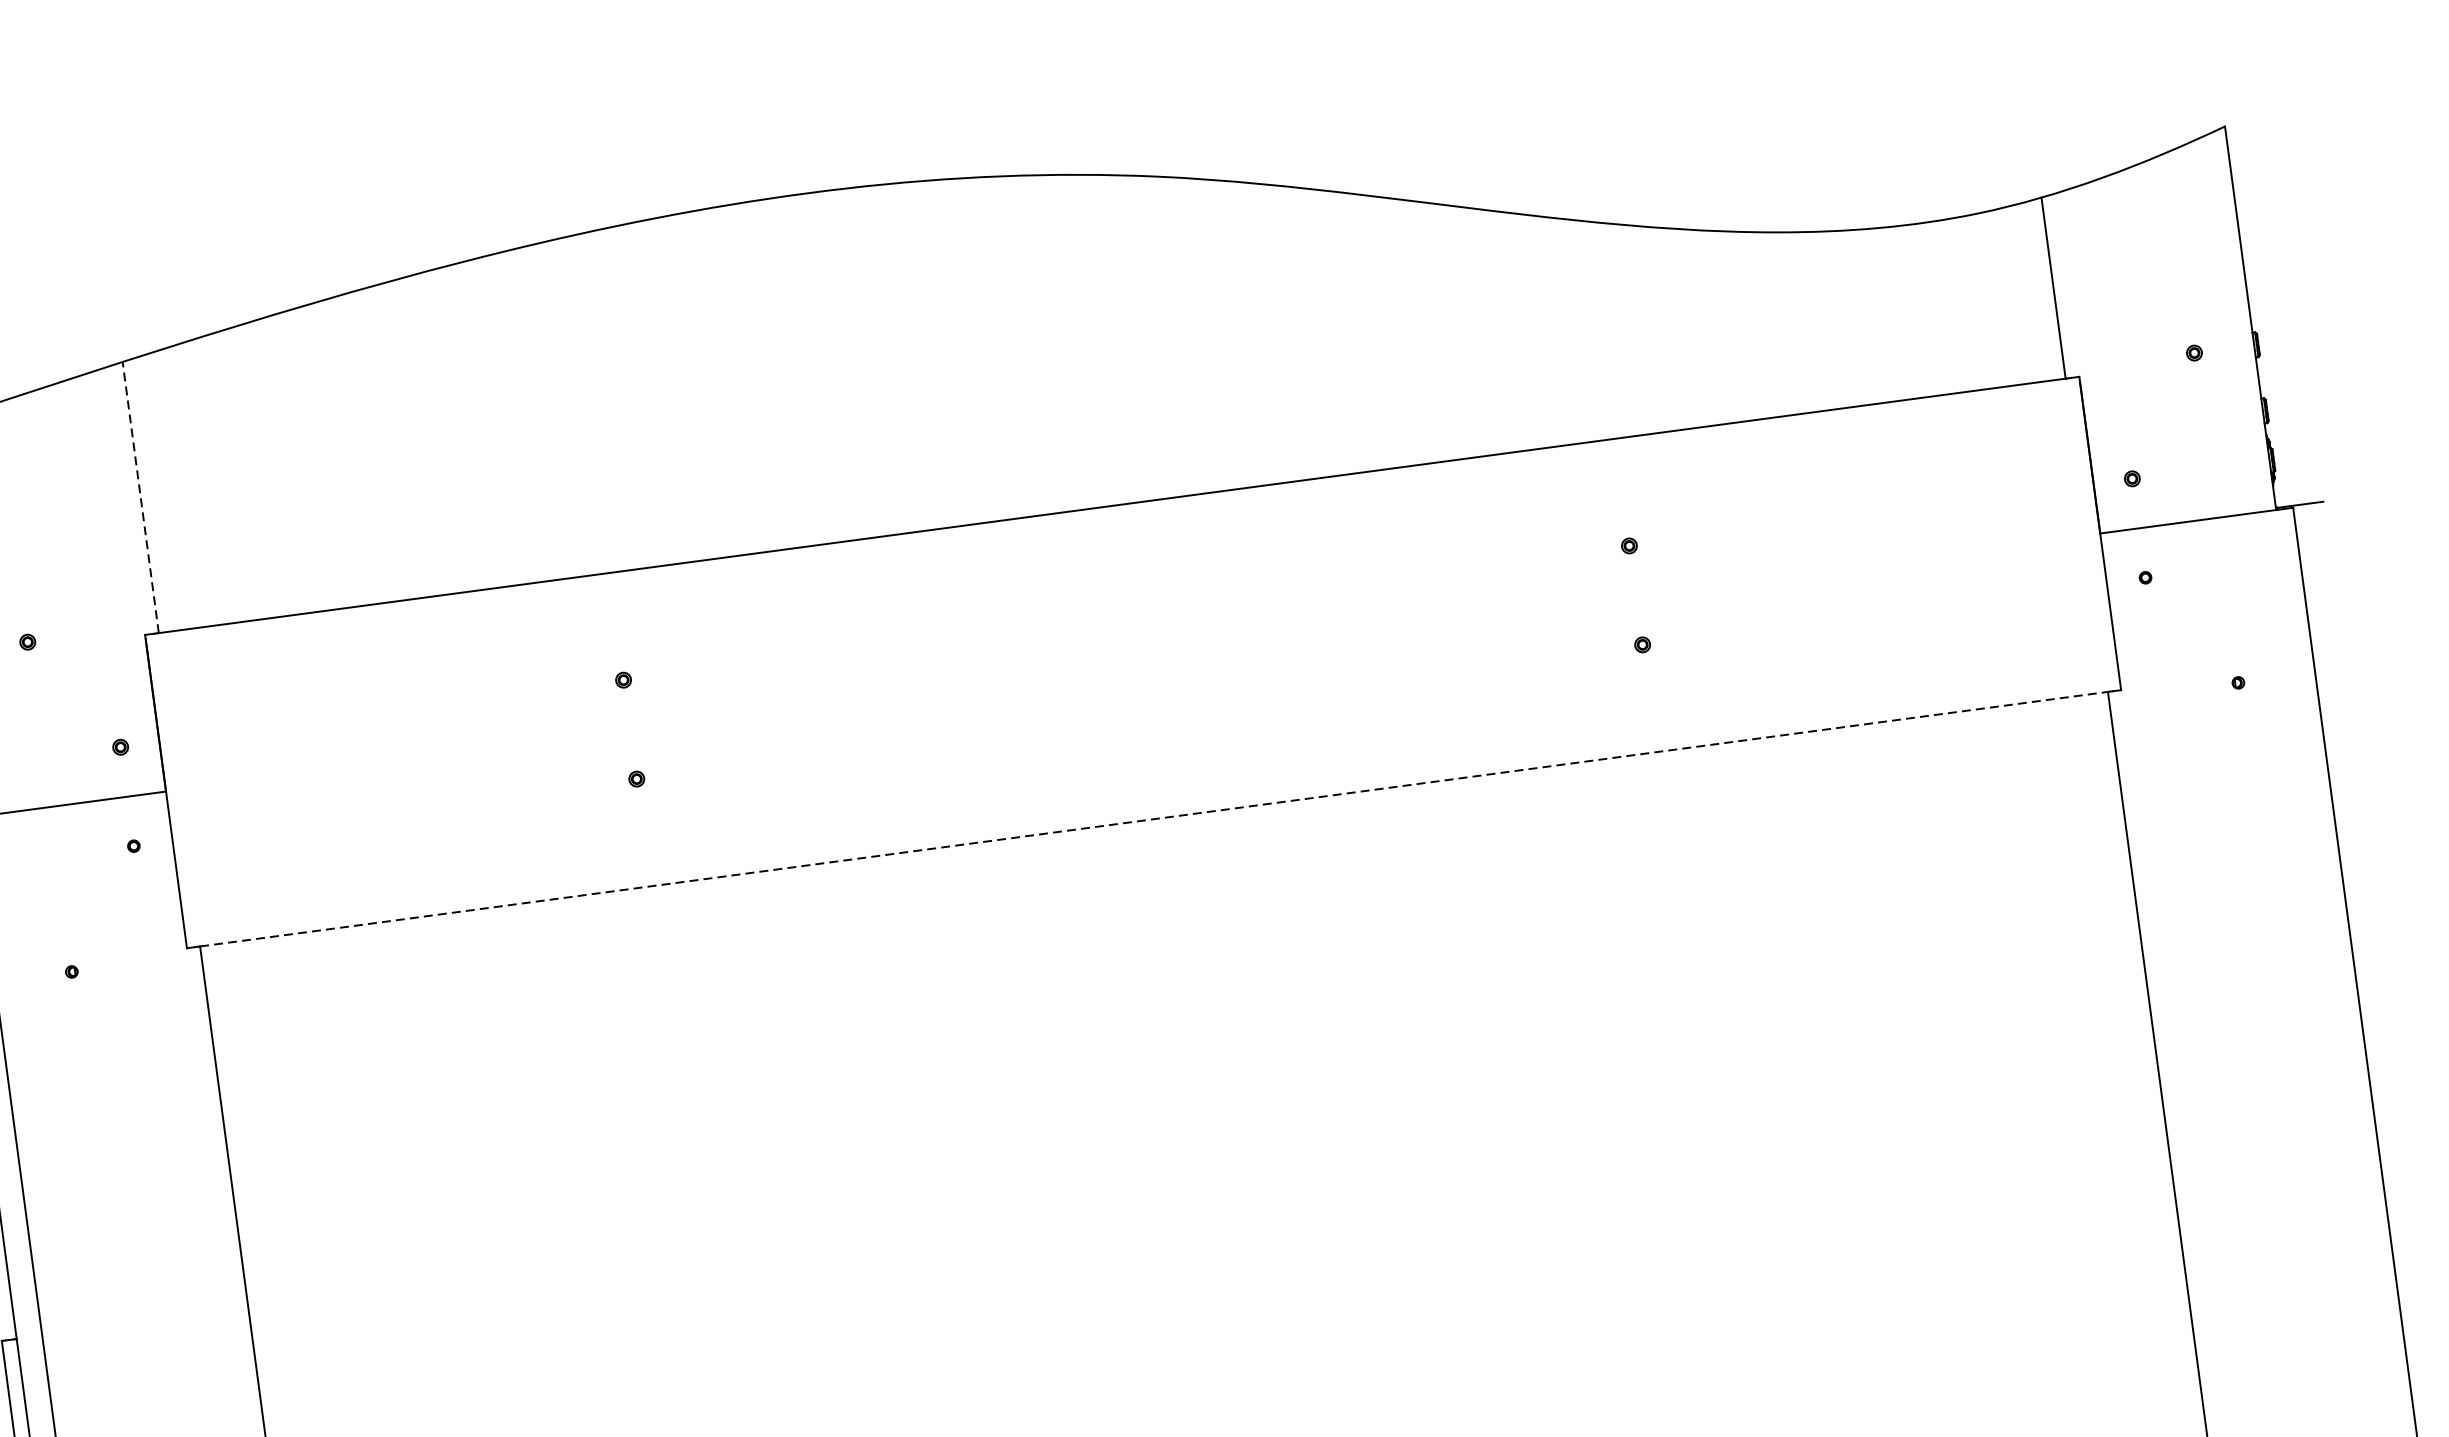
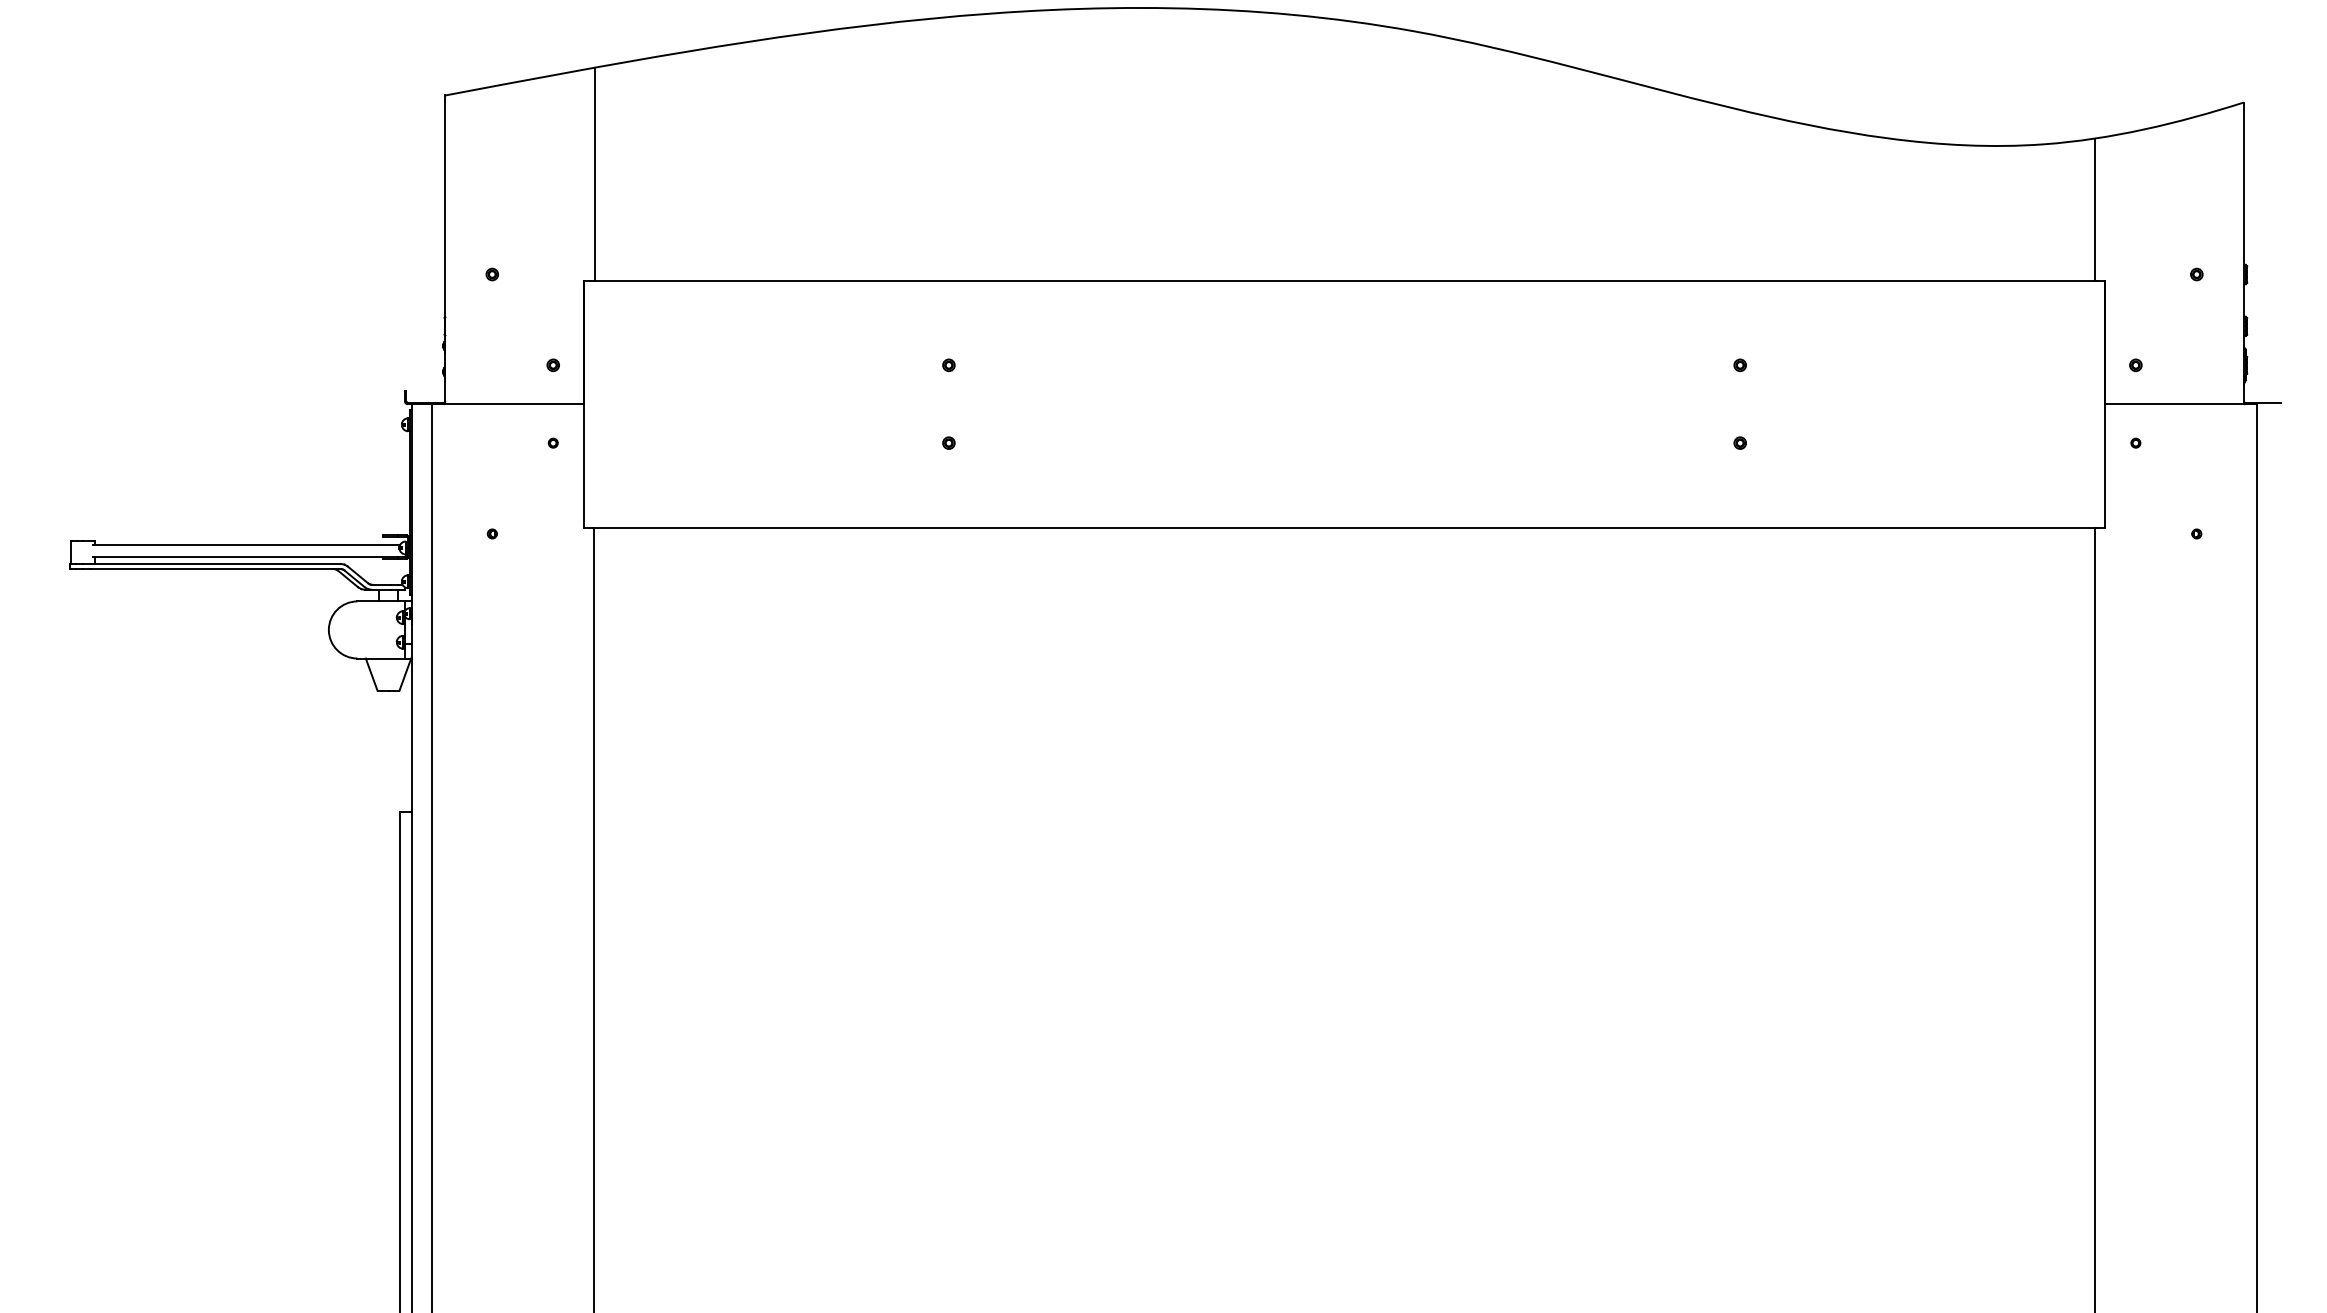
line: (140, 497) -> (594, 174), dashed -> solid
line: (1155, 819) -> (1345, 527), dashed -> solid

